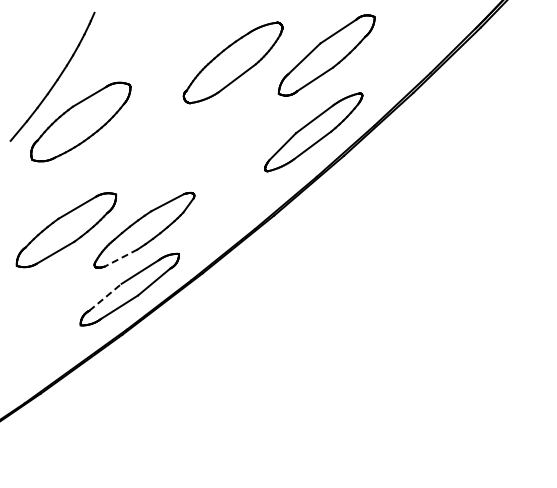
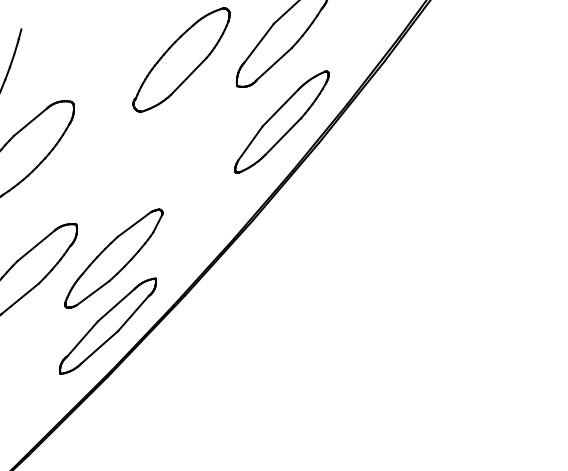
line: (121, 258) -> (93, 293), dashed -> solid
line: (105, 297) -> (82, 339), dashed -> solid

